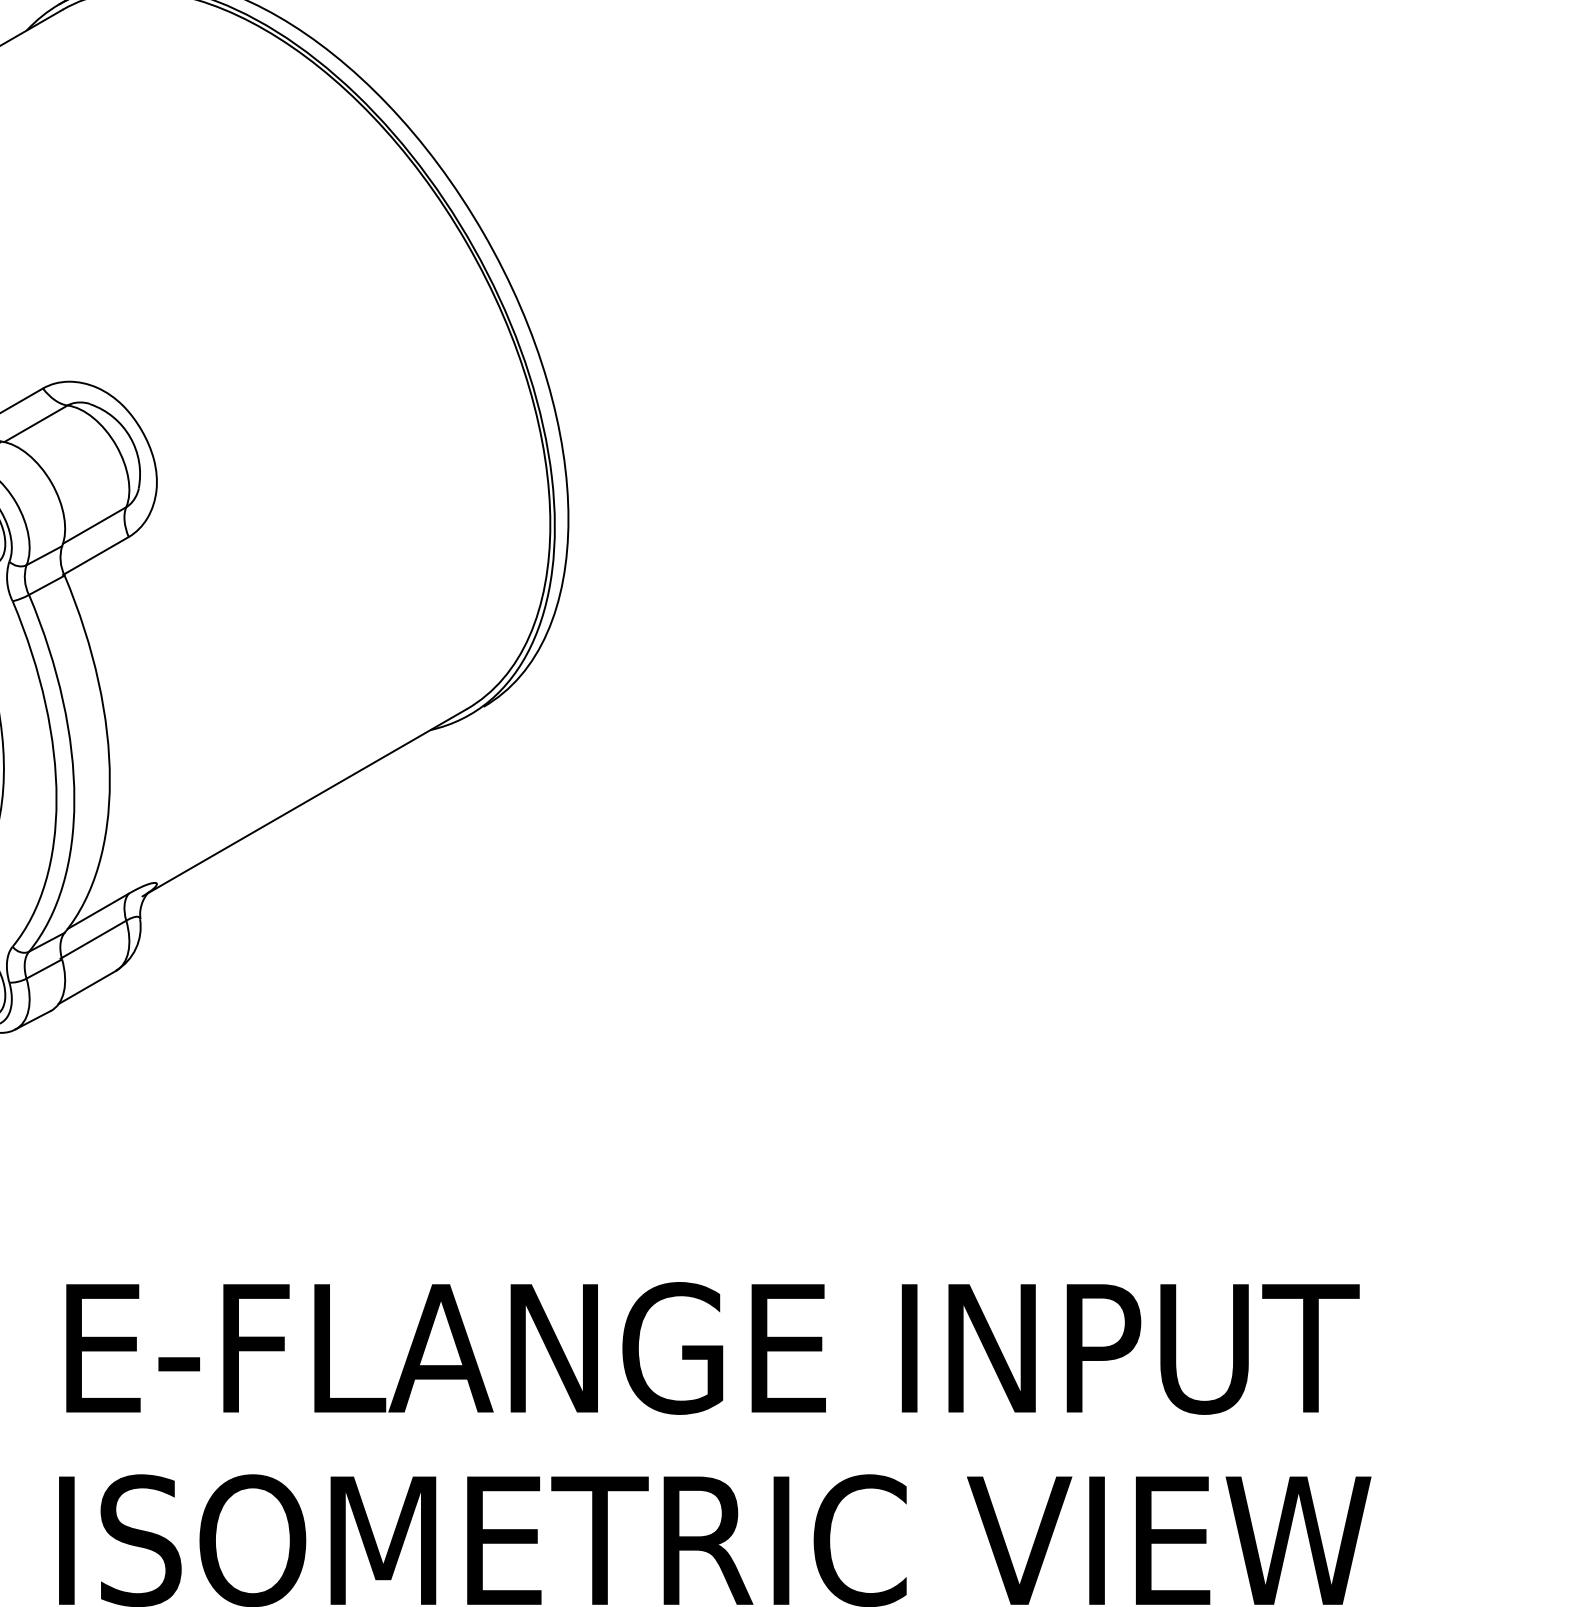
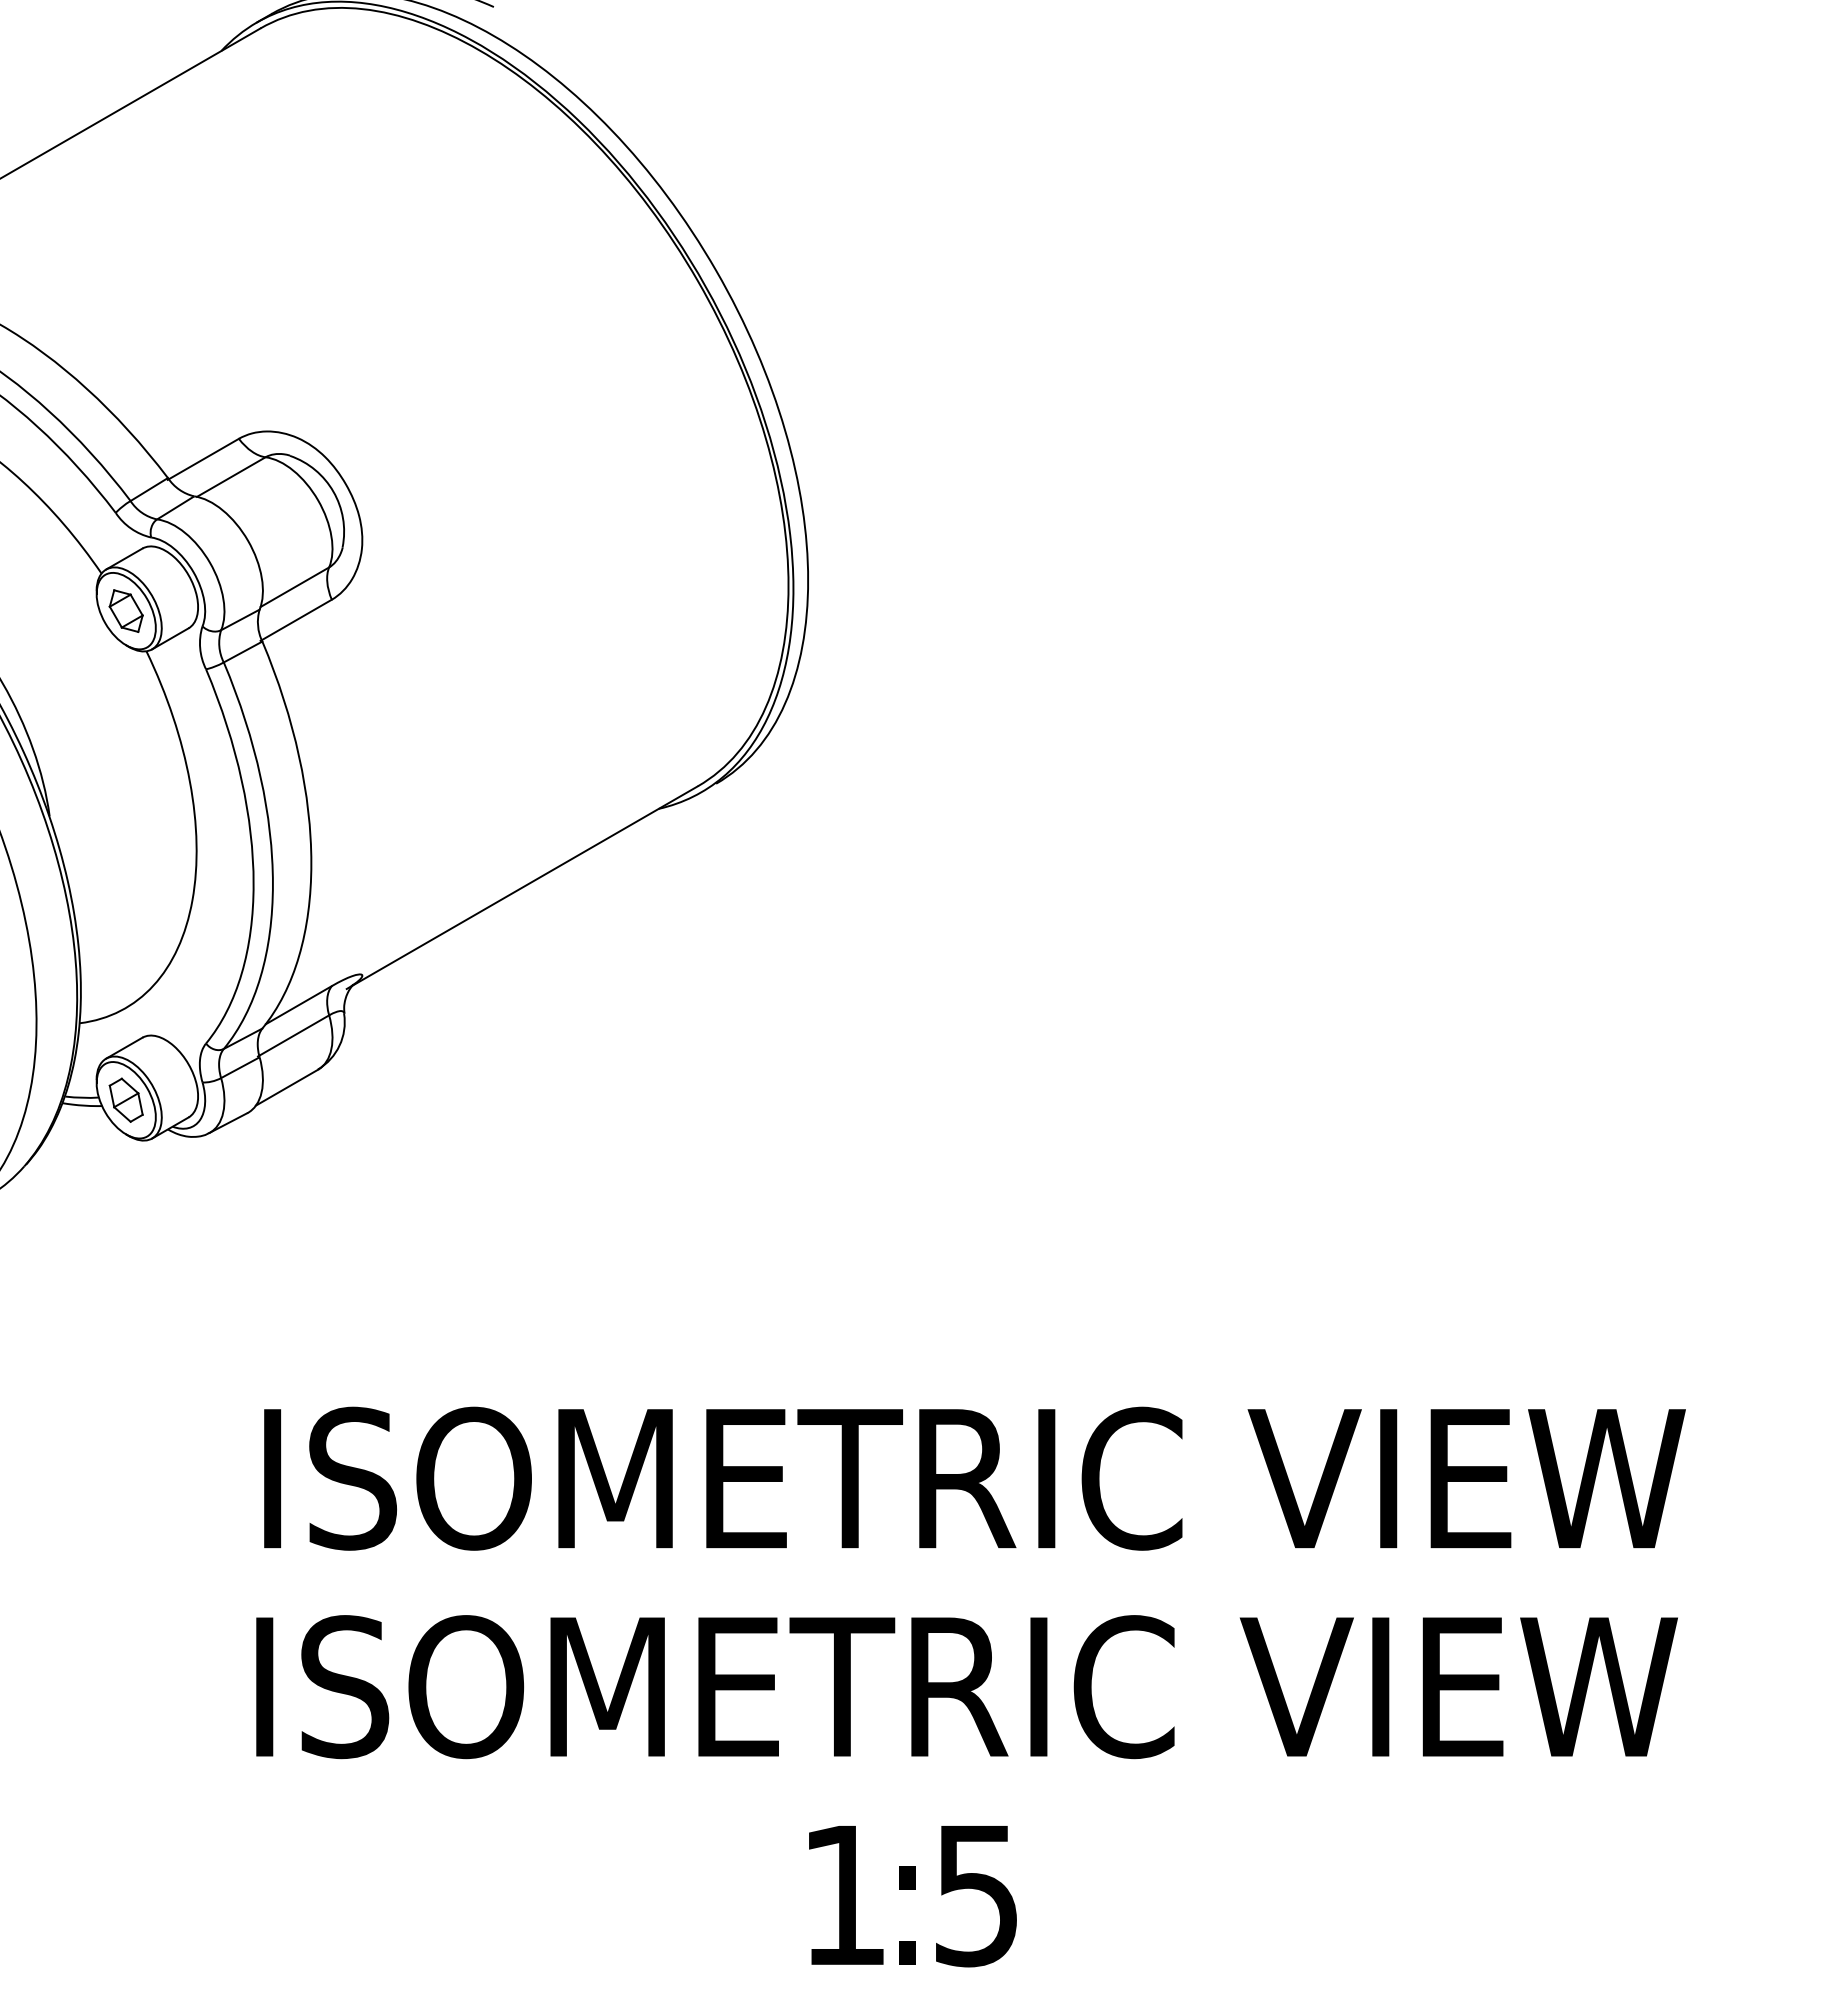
text: (730, 1348) -> (983, 1478), E-FLANGE INPUT -> ISOMETRIC VIEW

